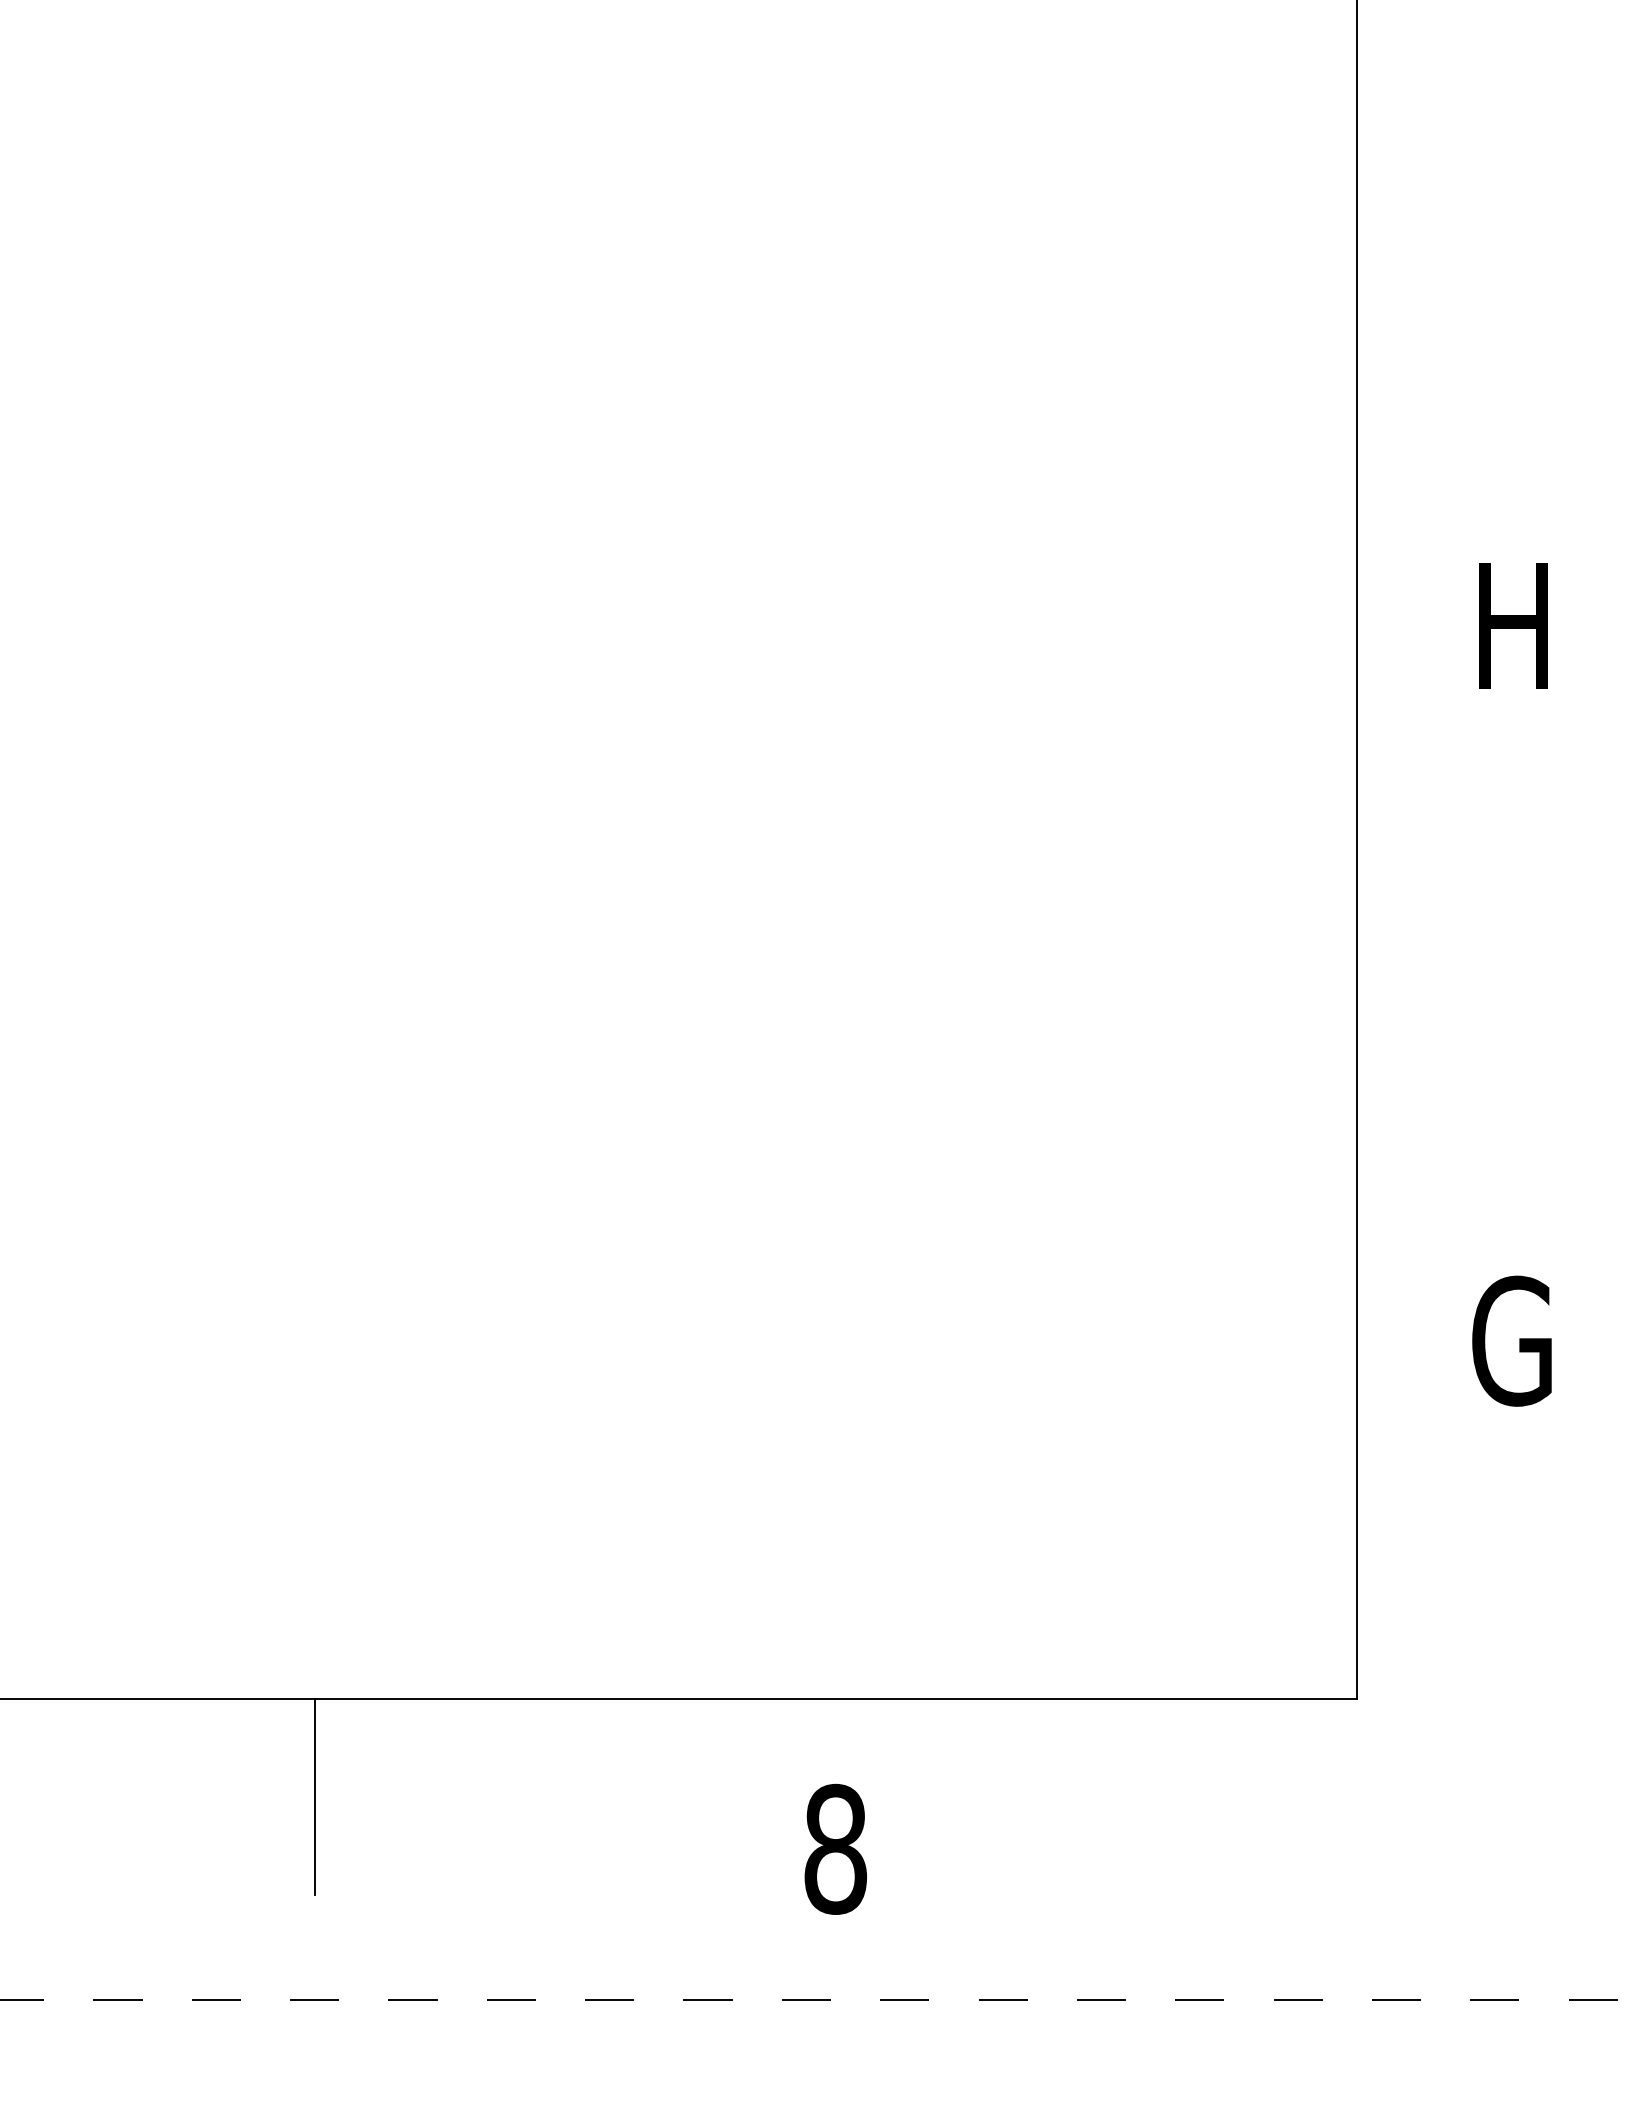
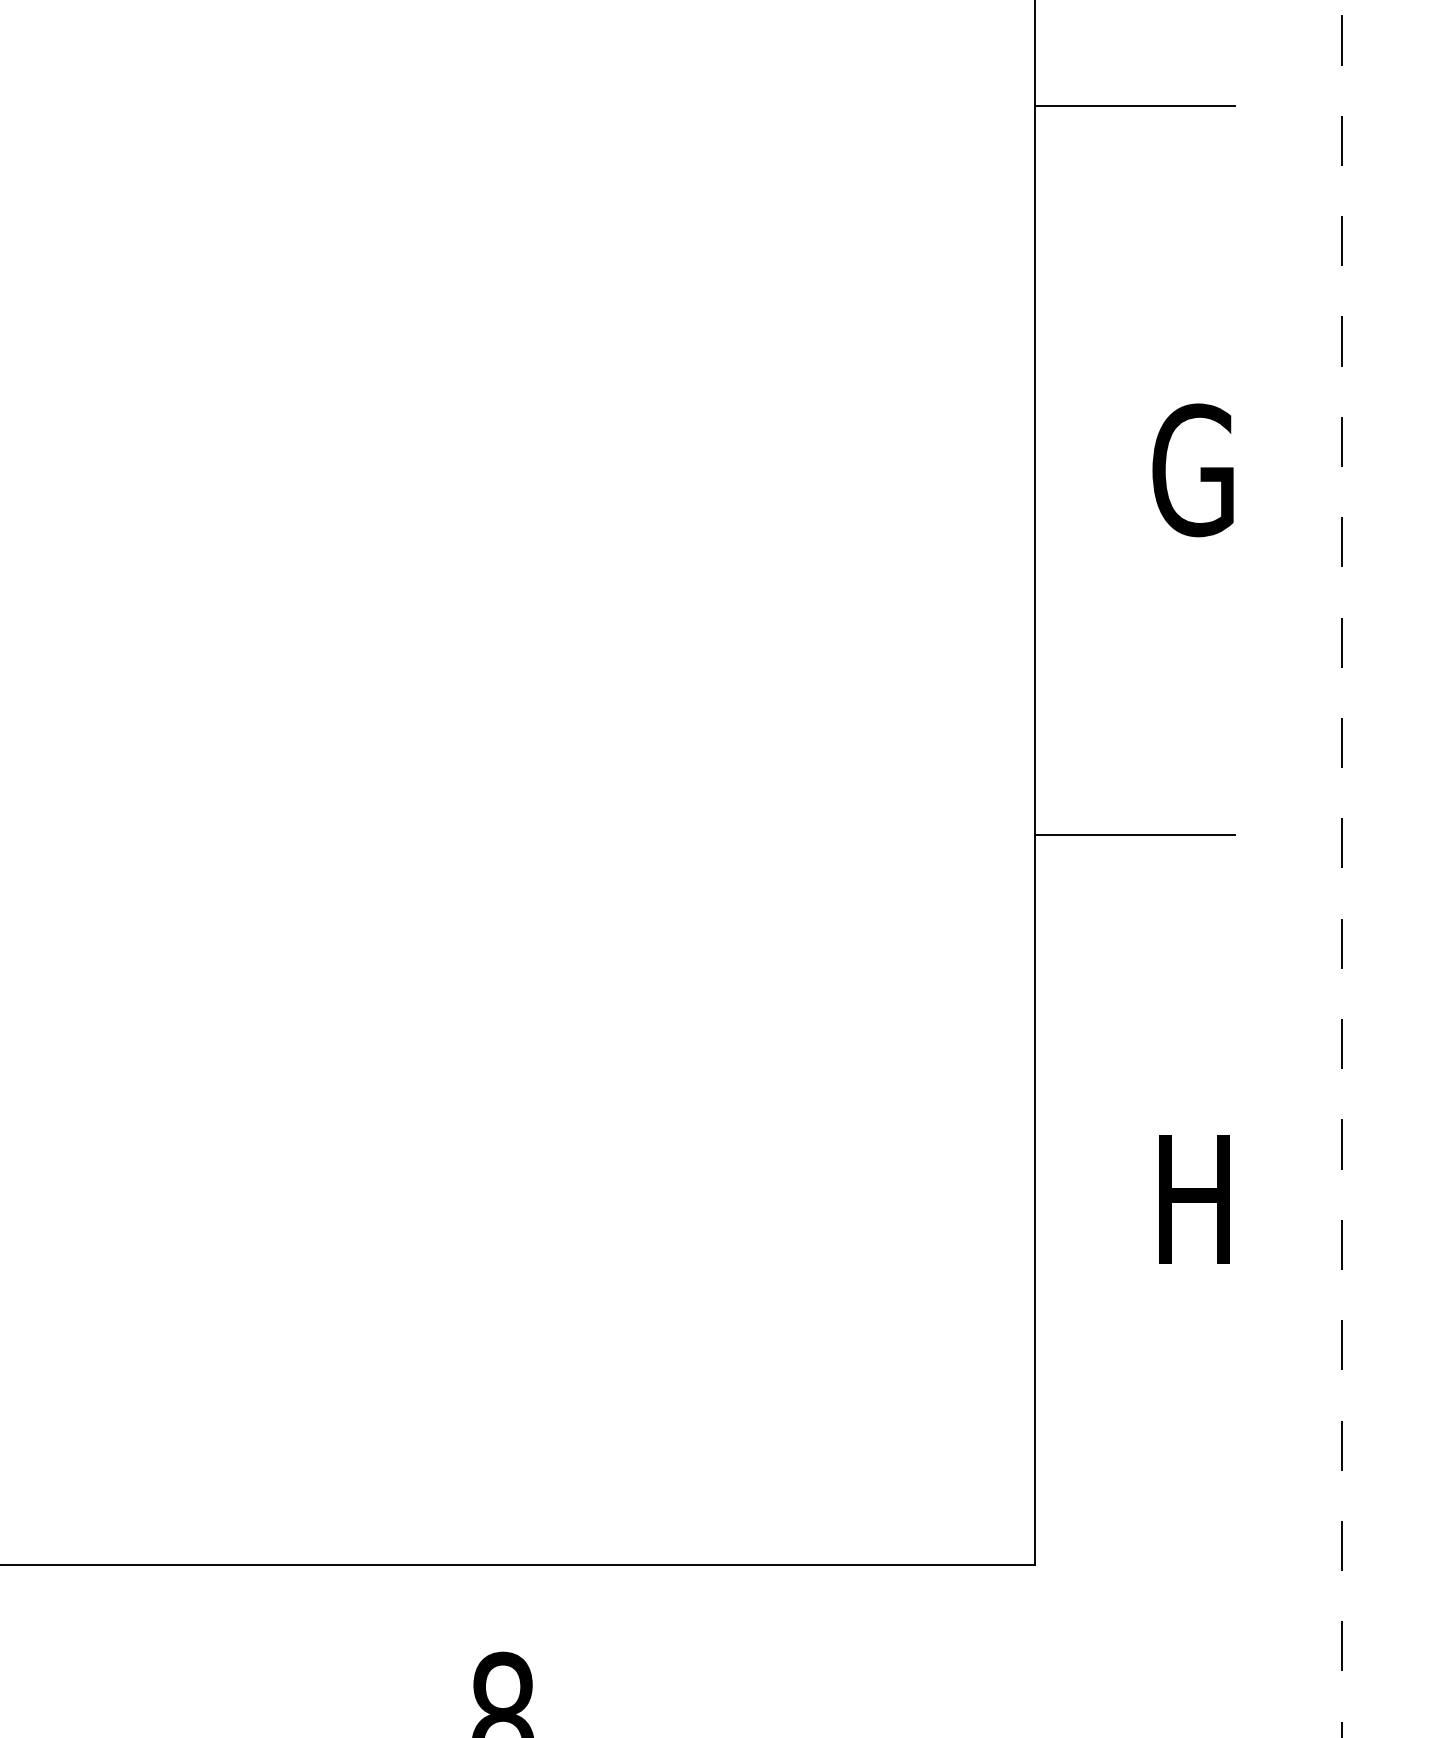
line: (1454, 268) -> (1134, 105), added
text: (1511, 625) -> (1192, 469), H -> G
line: (1454, 983) -> (1134, 834), added
text: (1511, 1340) -> (1192, 1199), G -> H

